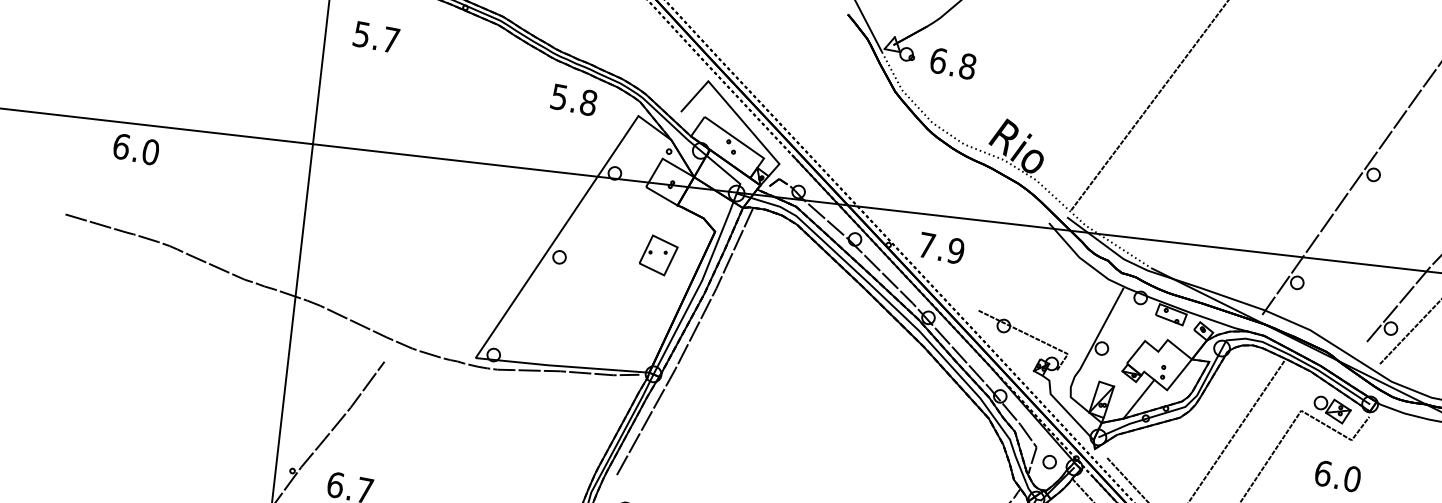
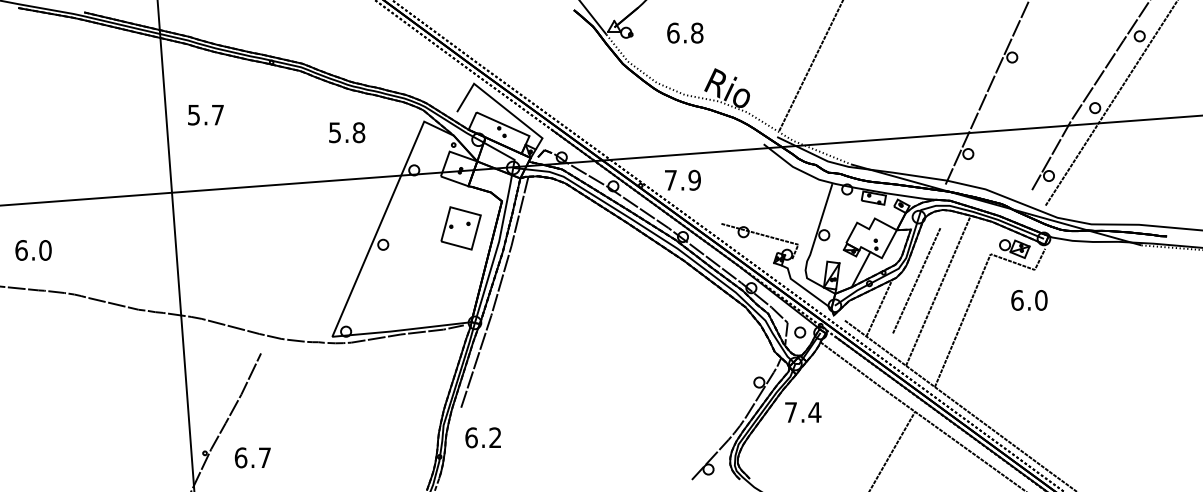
text: (375, 37) -> (205, 115), moved
text: (953, 62) -> (685, 32), moved
text: (574, 99) -> (347, 132), moved
text: (136, 149) -> (33, 250), moved
part: (657, 255) -> (460, 228), size x1.43
line: (1204, 425) -> (916, 280), added
line: (1152, 450) -> (879, 307), added

